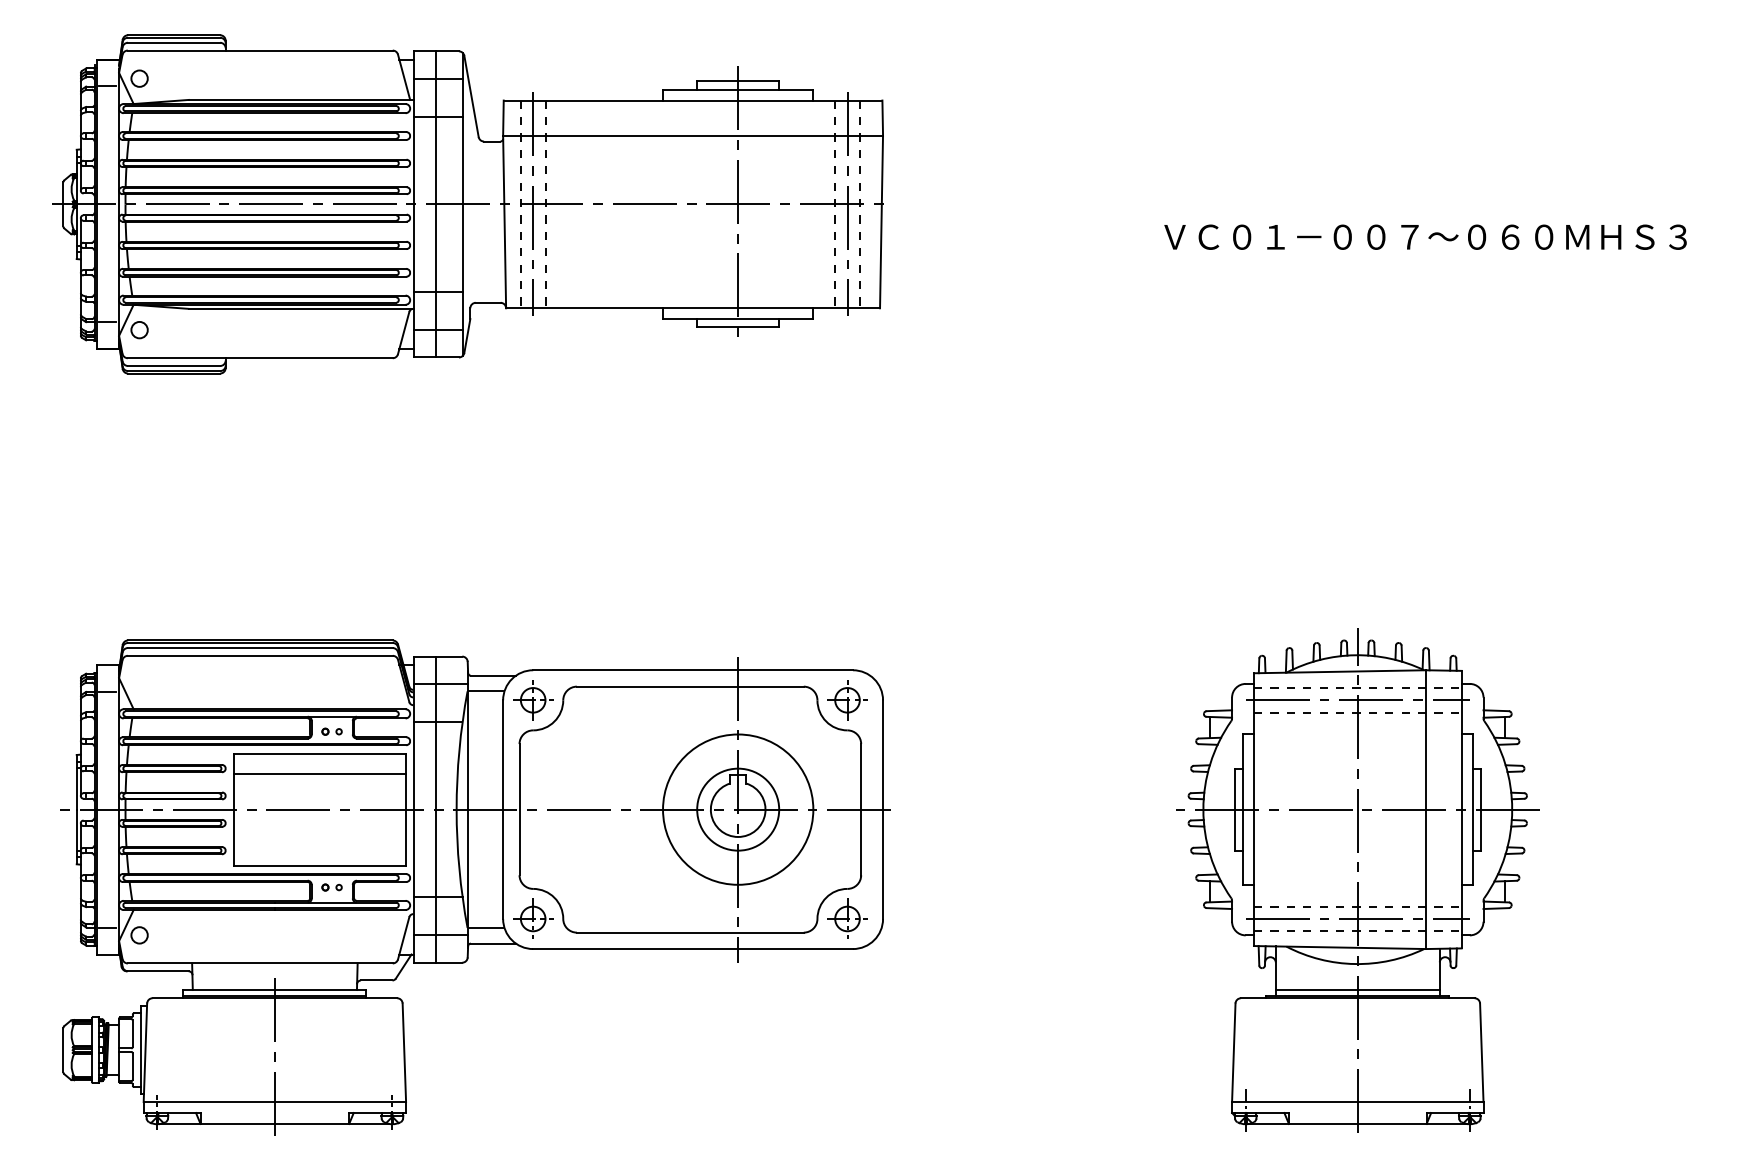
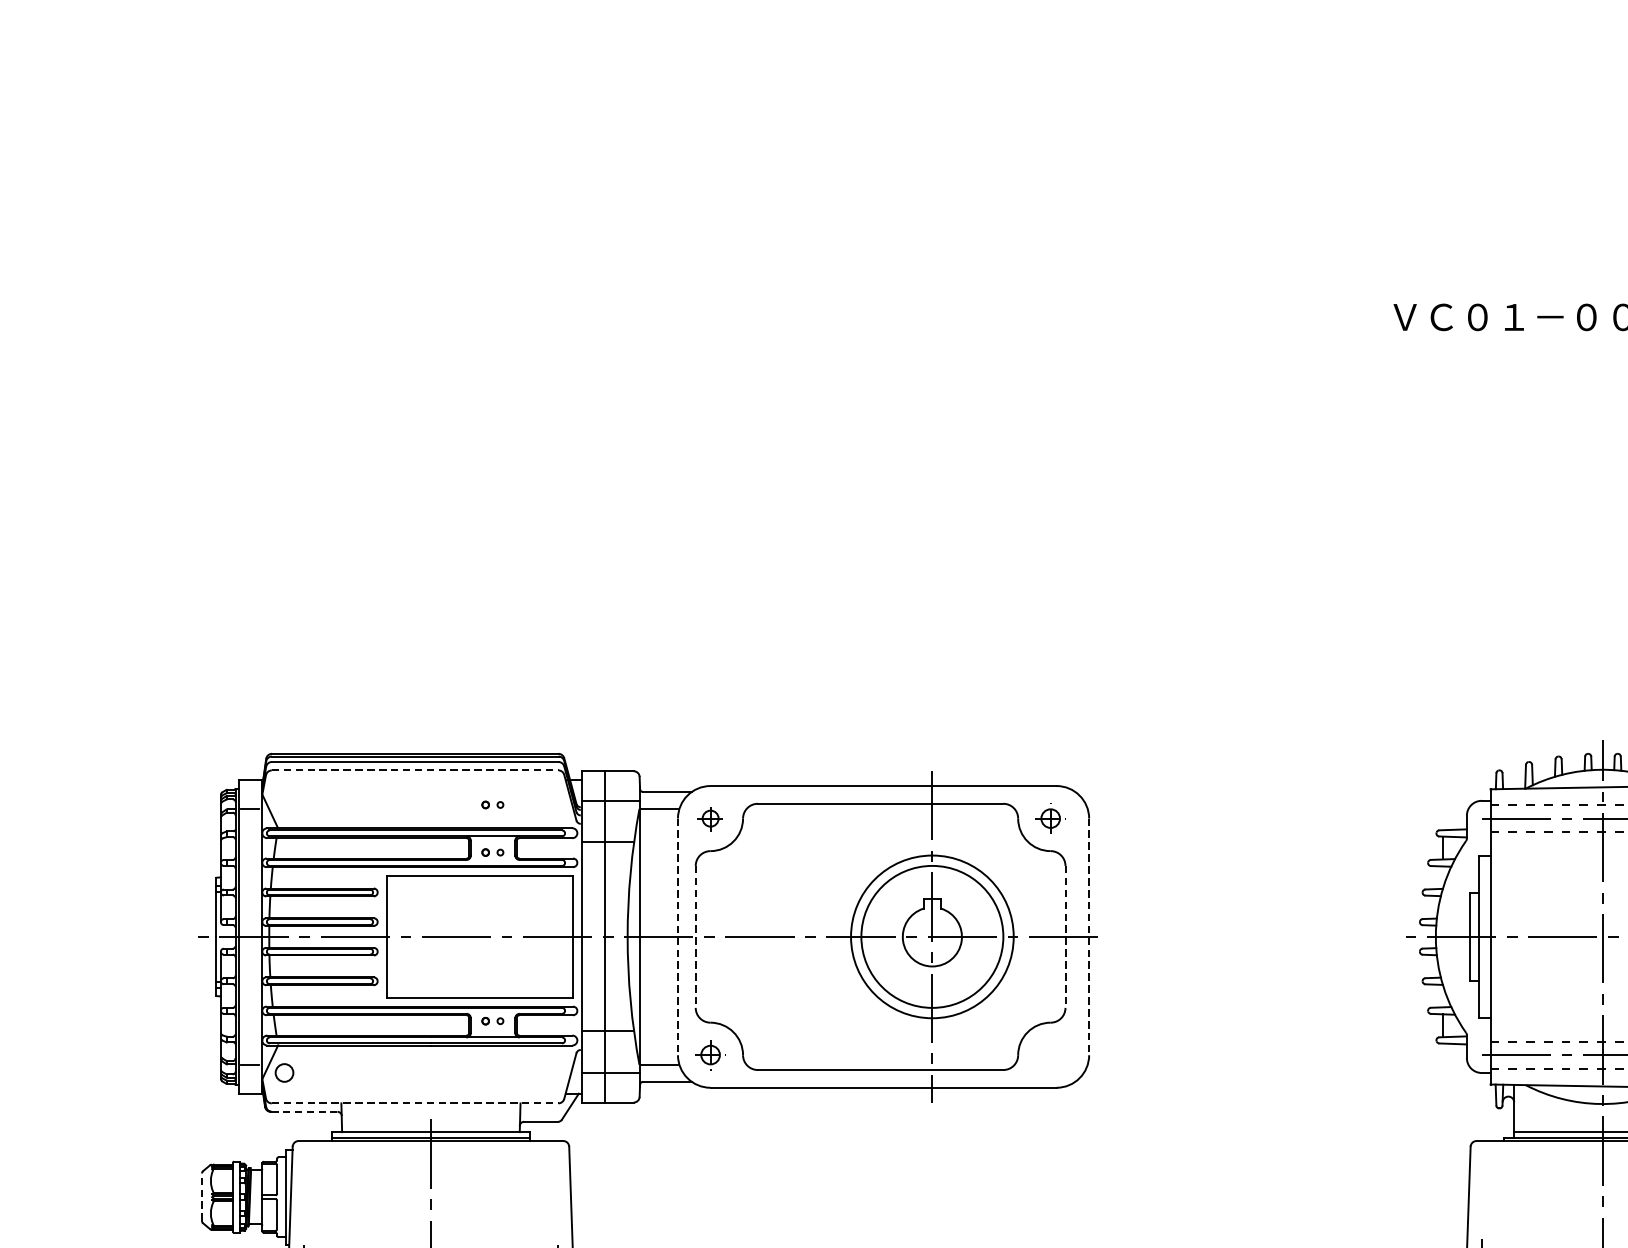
part: (467, 204) -> (639, 281), removed
line: (260, 655) -> (415, 770), solid -> dashed
part: (331, 687) -> (492, 804), added
part: (533, 700) -> (710, 818), size x0.6
part: (847, 700) -> (1050, 818), size x0.7
line: (319, 774) -> (479, 898), removed
line: (519, 809) -> (695, 936), solid -> dashed
circle: (738, 809) -> (932, 936), size x1.6
line: (503, 810) -> (678, 937), solid -> dashed
line: (861, 810) -> (1065, 937), solid -> dashed
line: (883, 810) -> (1089, 937), solid -> dashed
part: (533, 918) -> (710, 1054), size x0.7
part: (847, 918) -> (1050, 1054), removed
line: (260, 963) -> (415, 1103), solid -> dashed
line: (157, 971) -> (303, 1112), solid -> dashed
line: (63, 1050) -> (202, 1197), solid -> dashed

